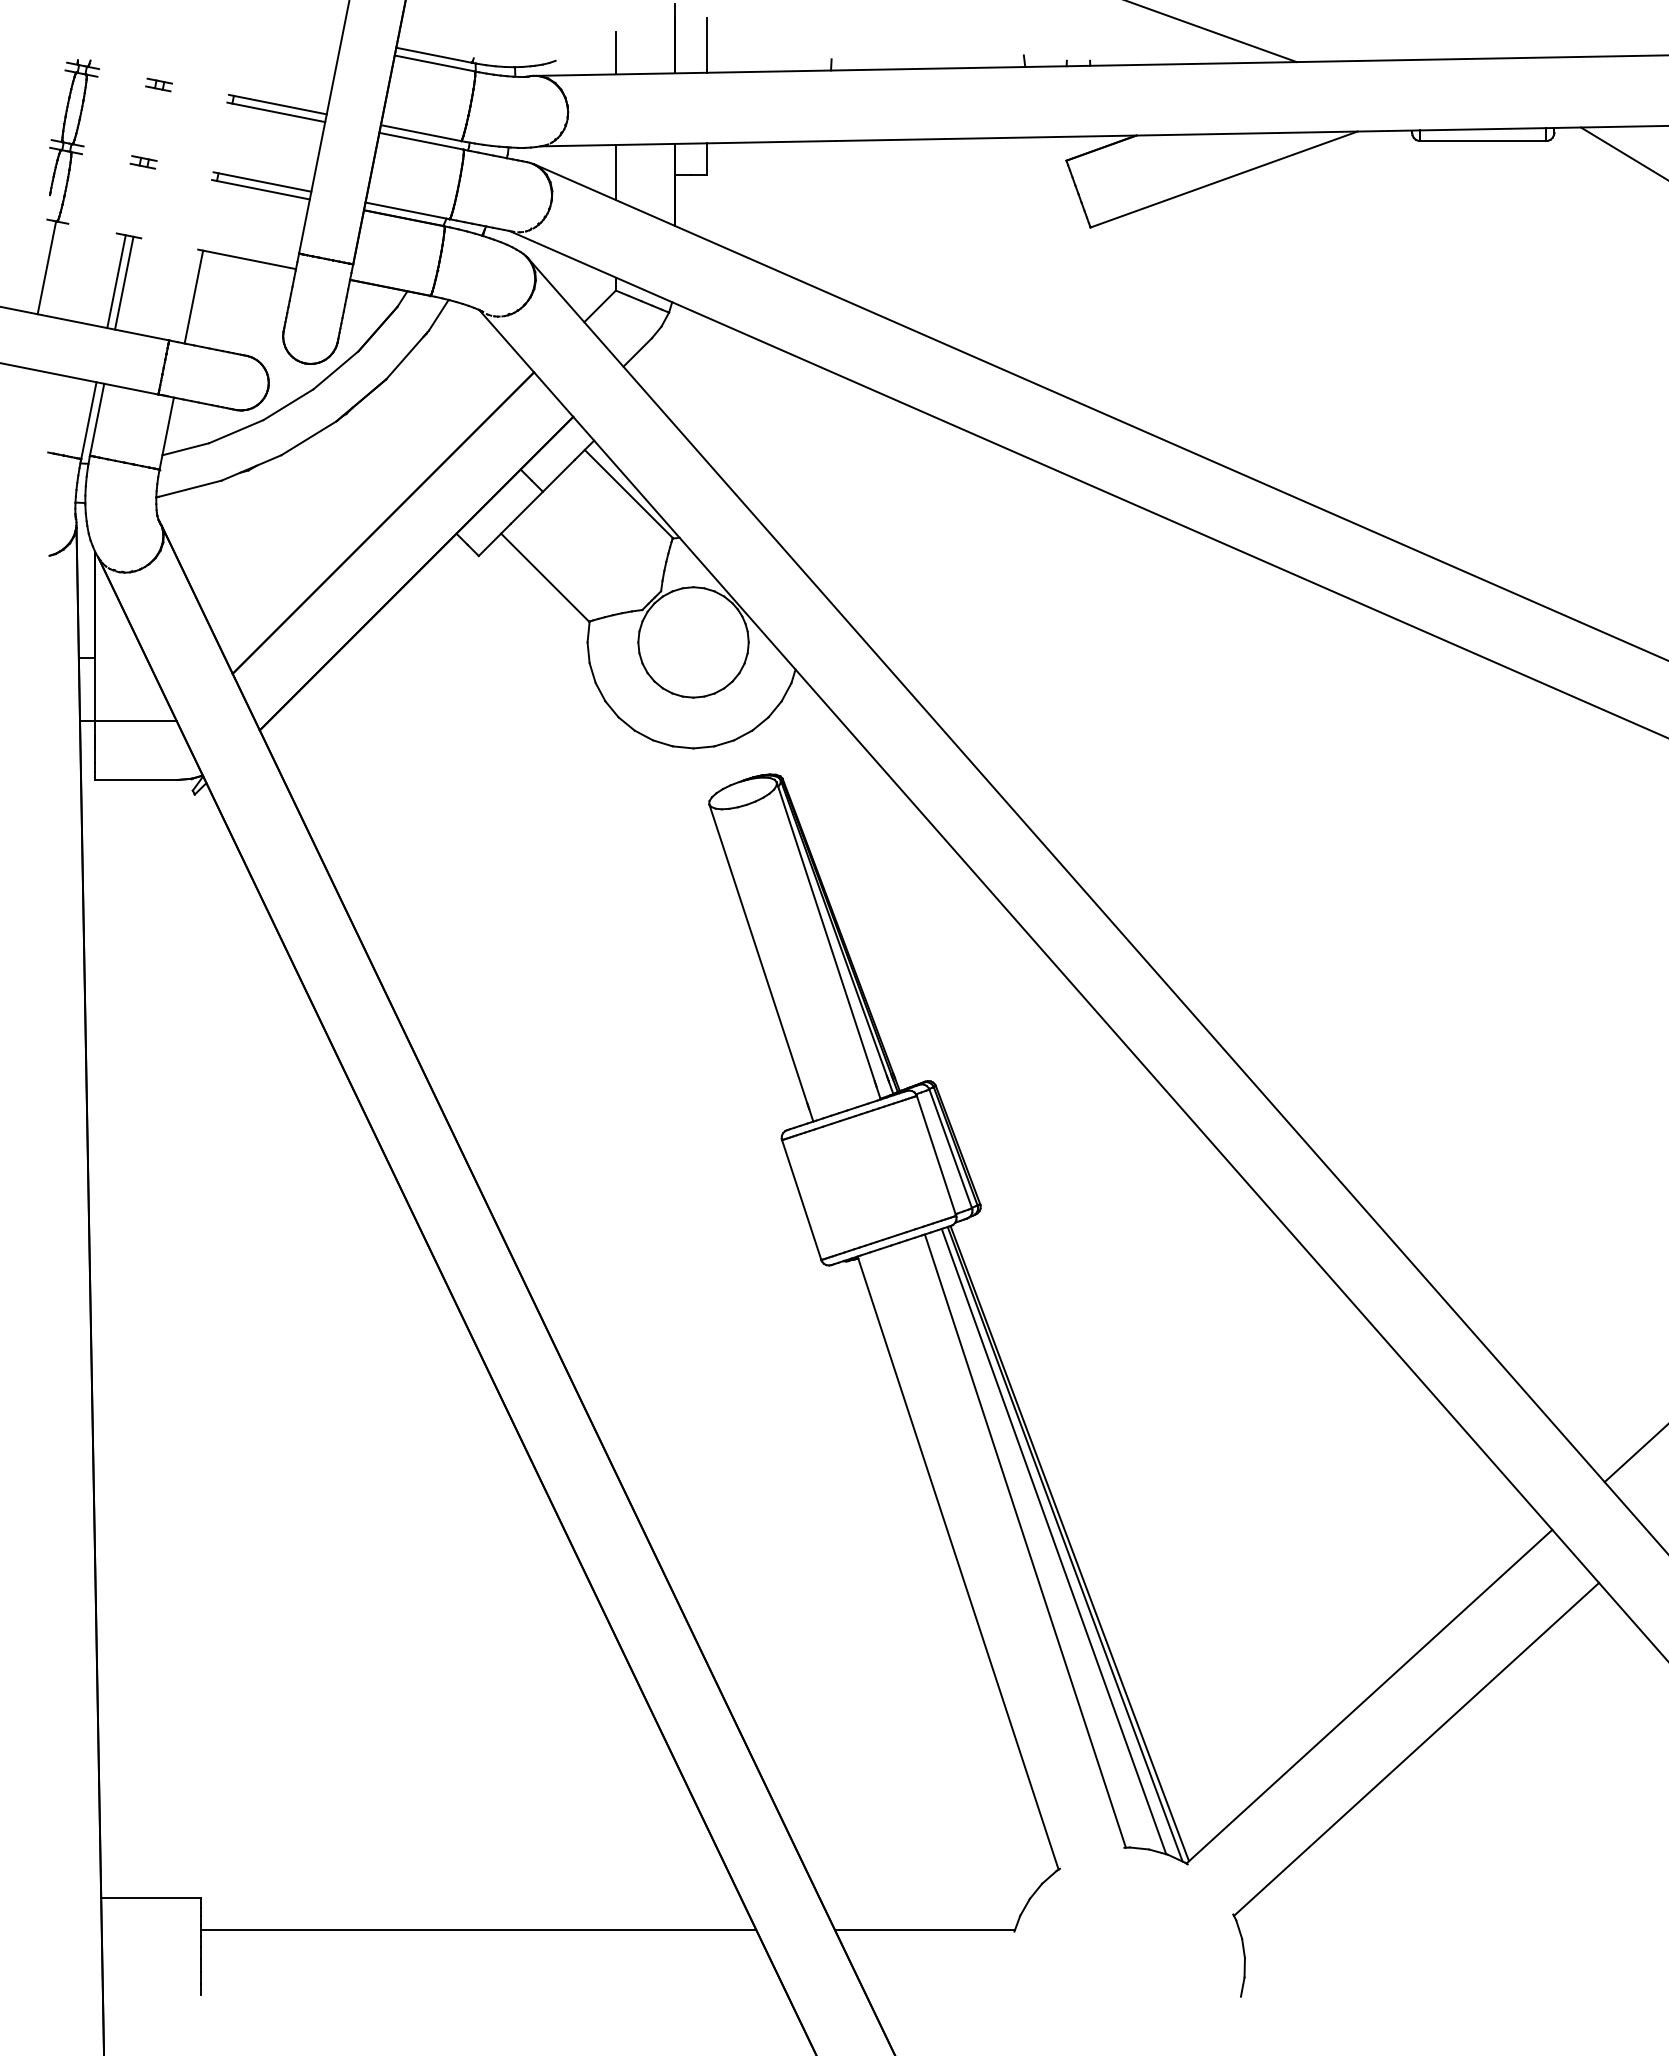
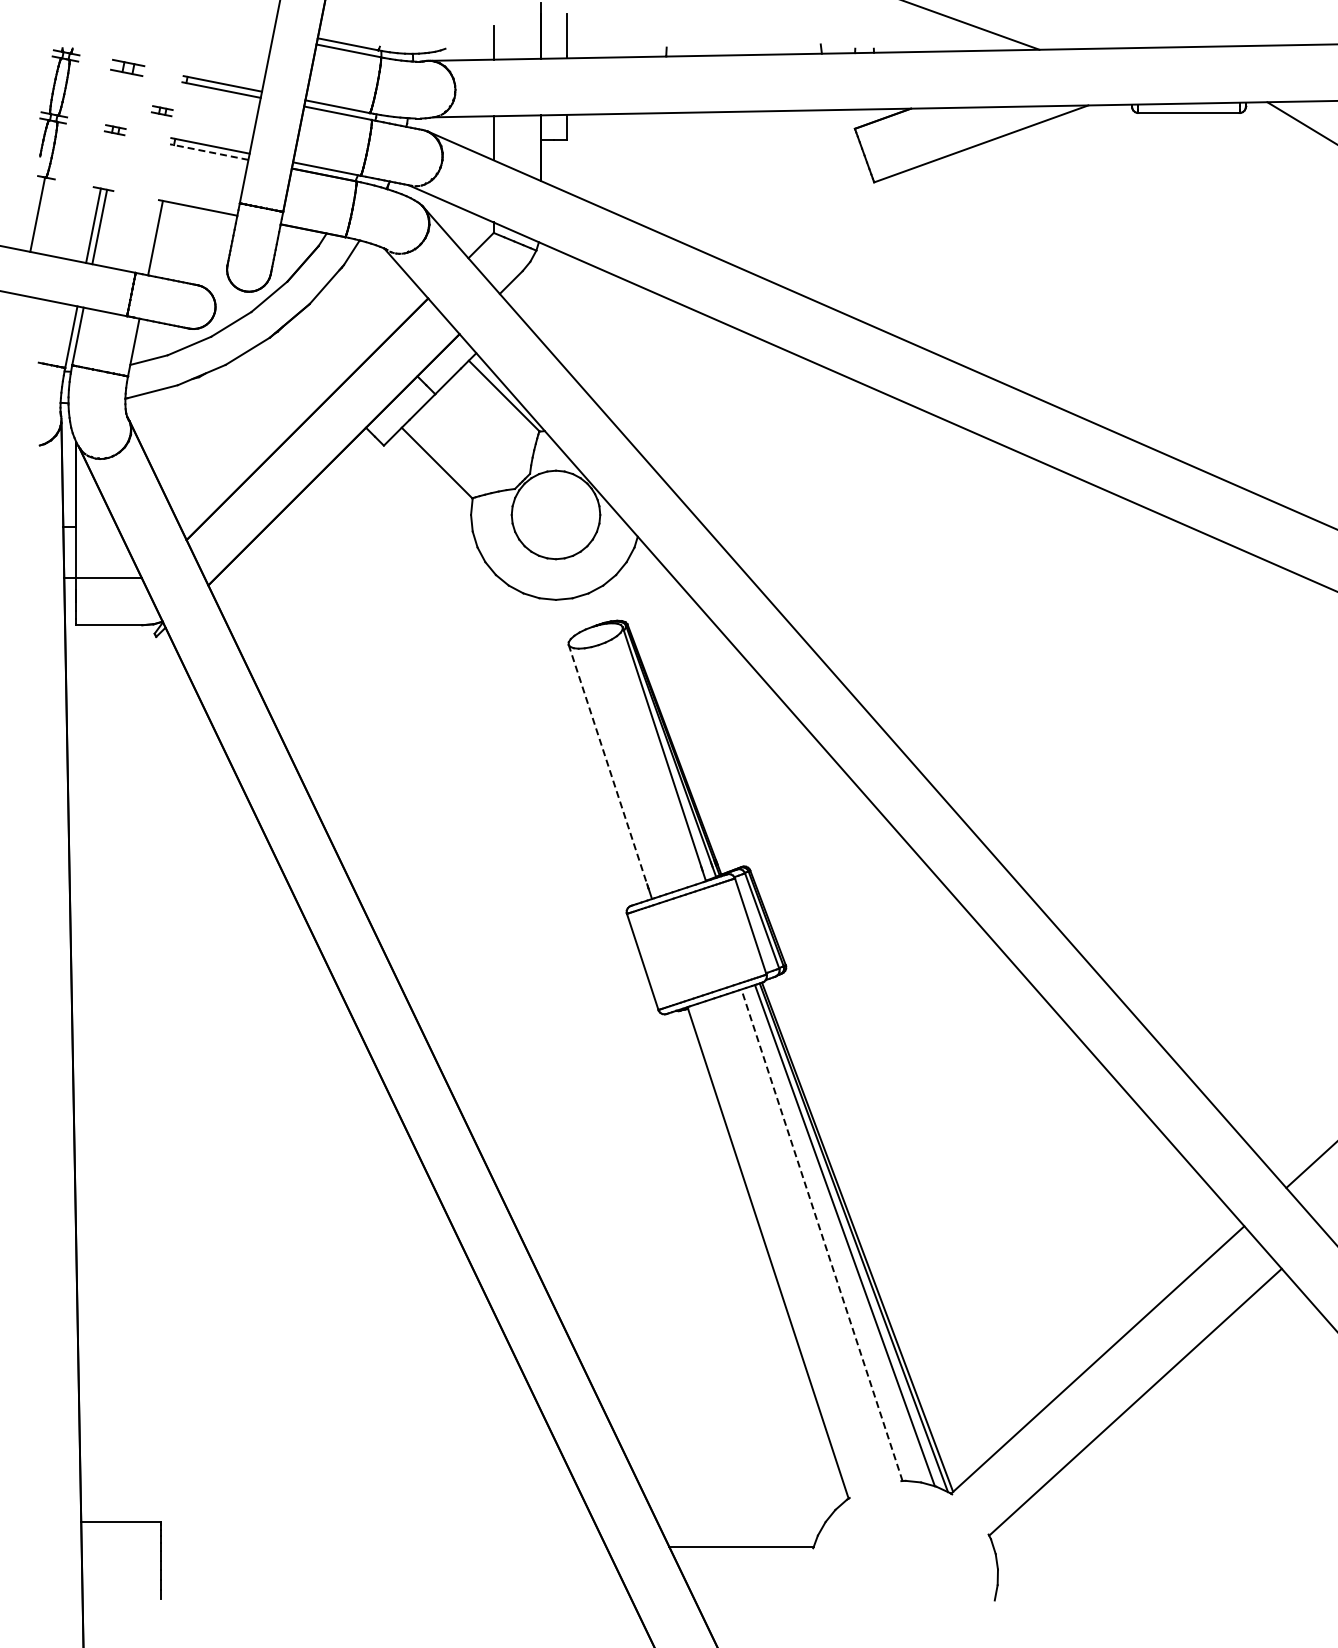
part: (158, 85) -> (127, 68), size x1.6
part: (201, 139) -> (161, 111), added
line: (261, 190) -> (209, 152), solid -> dashed
line: (759, 957) -> (608, 767), solid -> dashed
line: (1026, 1541) -> (822, 1235), solid -> dashed
line: (478, 1930) -> (383, 1547), removed

